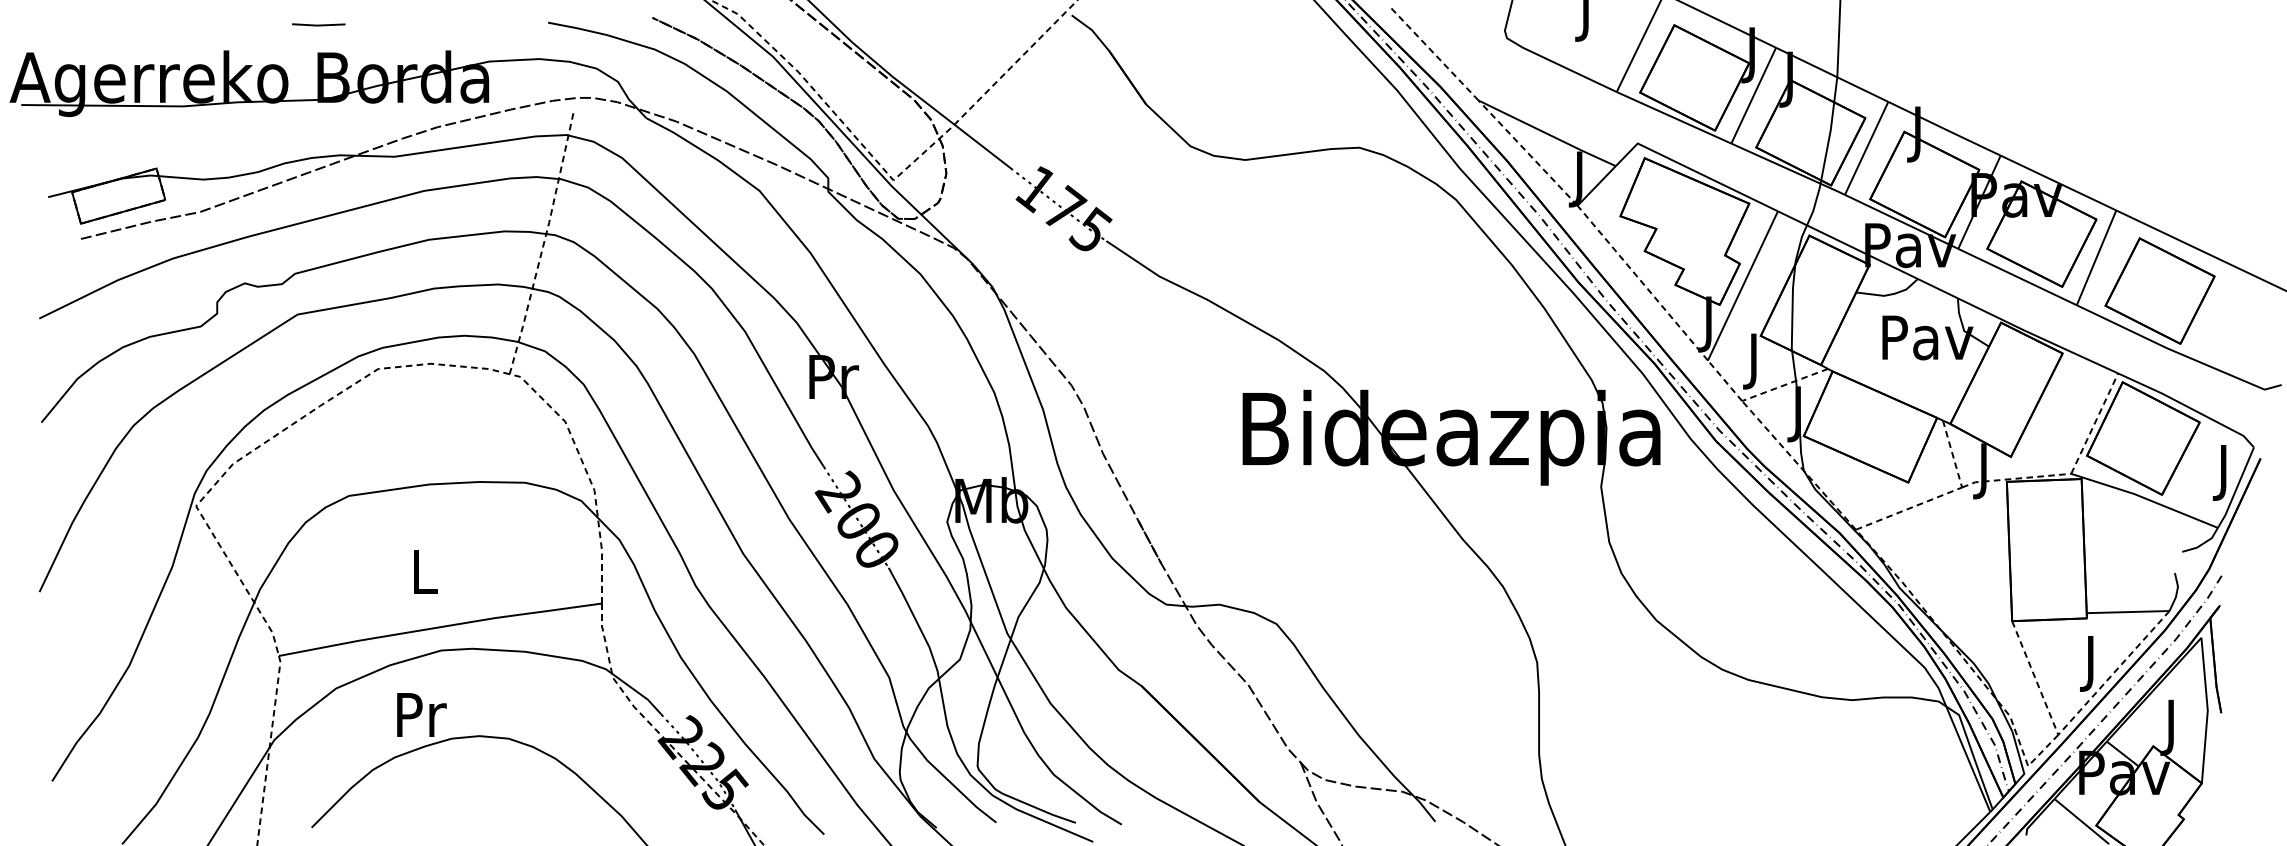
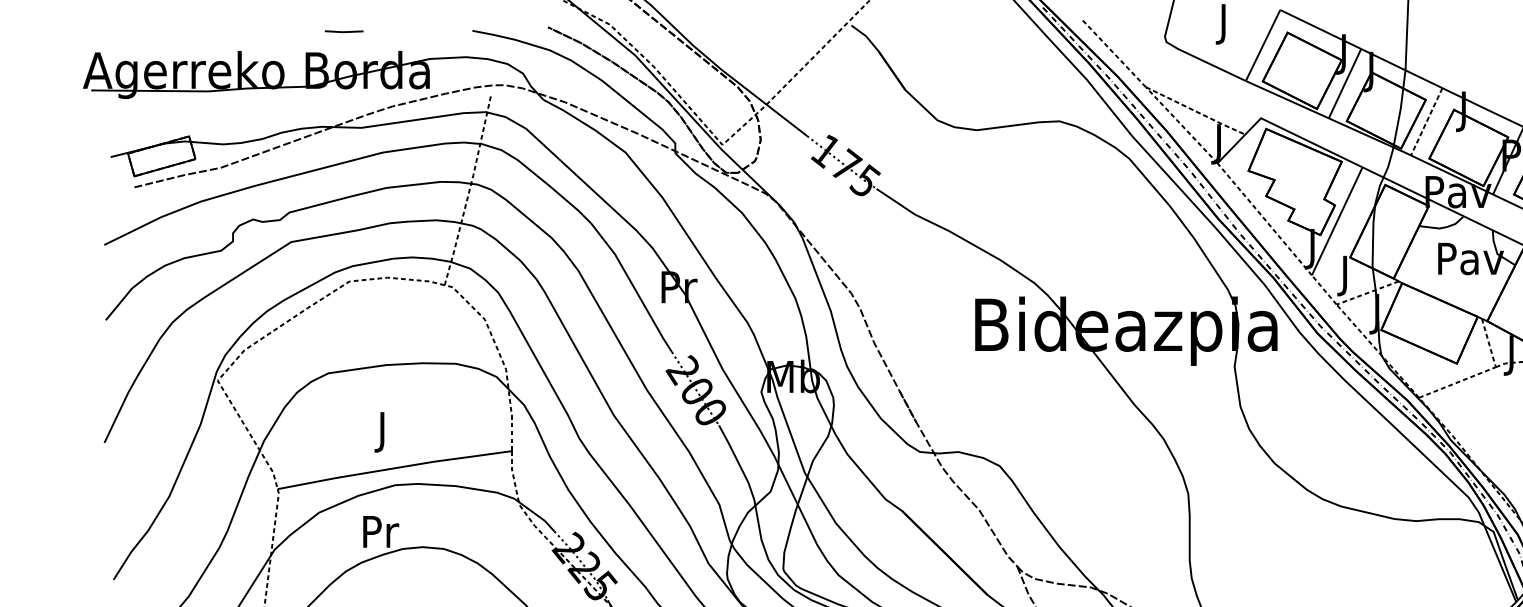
line: (318, 24) -> (343, 31), moved
line: (1548, 134) -> (1196, 111), solid -> dashed
line: (1866, 148) -> (1426, 121), solid -> dashed
text: (424, 577) -> (383, 432), L -> J

